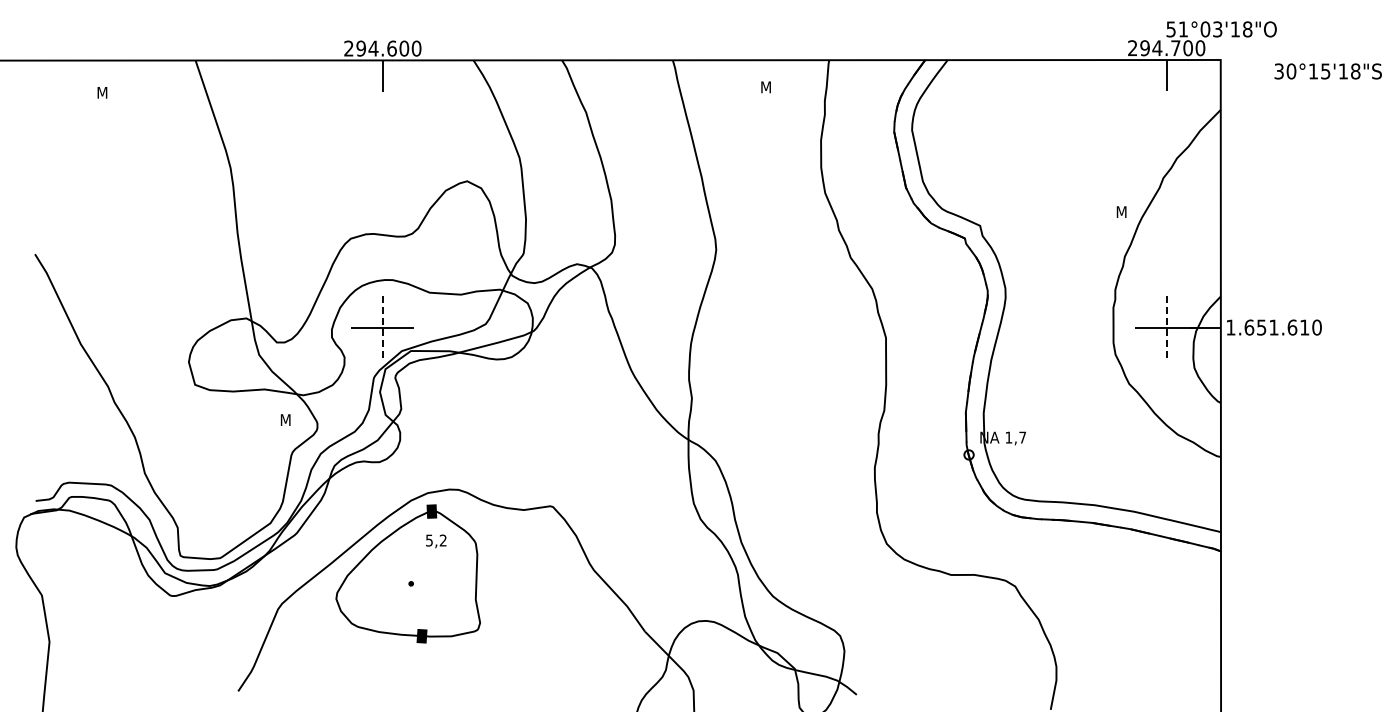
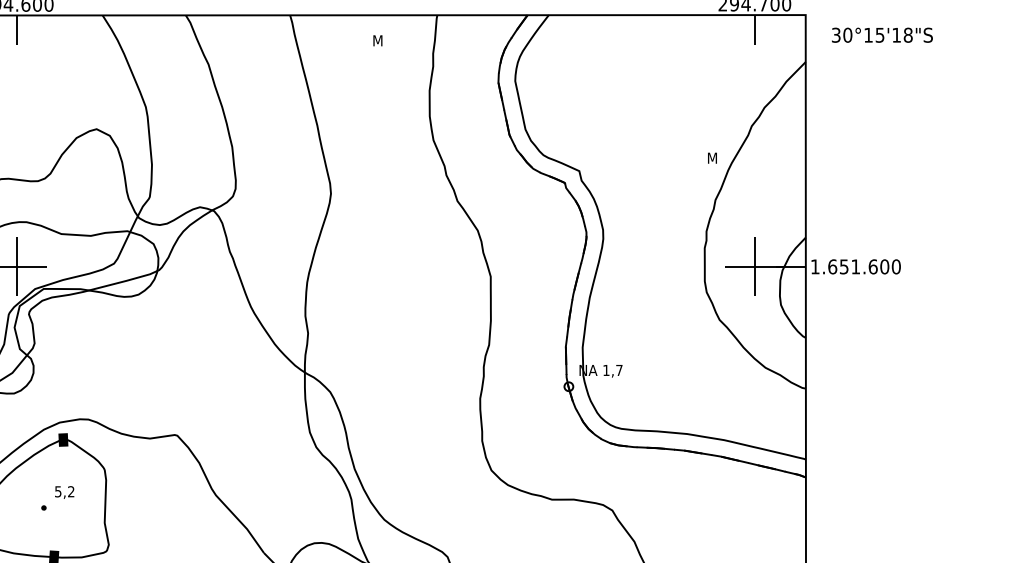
text: (1327, 71) -> (881, 35), moved
text: (1304, 327) -> (884, 266), 1.651.610 -> 1.651.600
line: (382, 328) -> (16, 267), dashed -> solid
line: (1166, 328) -> (754, 267), dashed -> solid
text: (436, 541) -> (64, 492), moved

